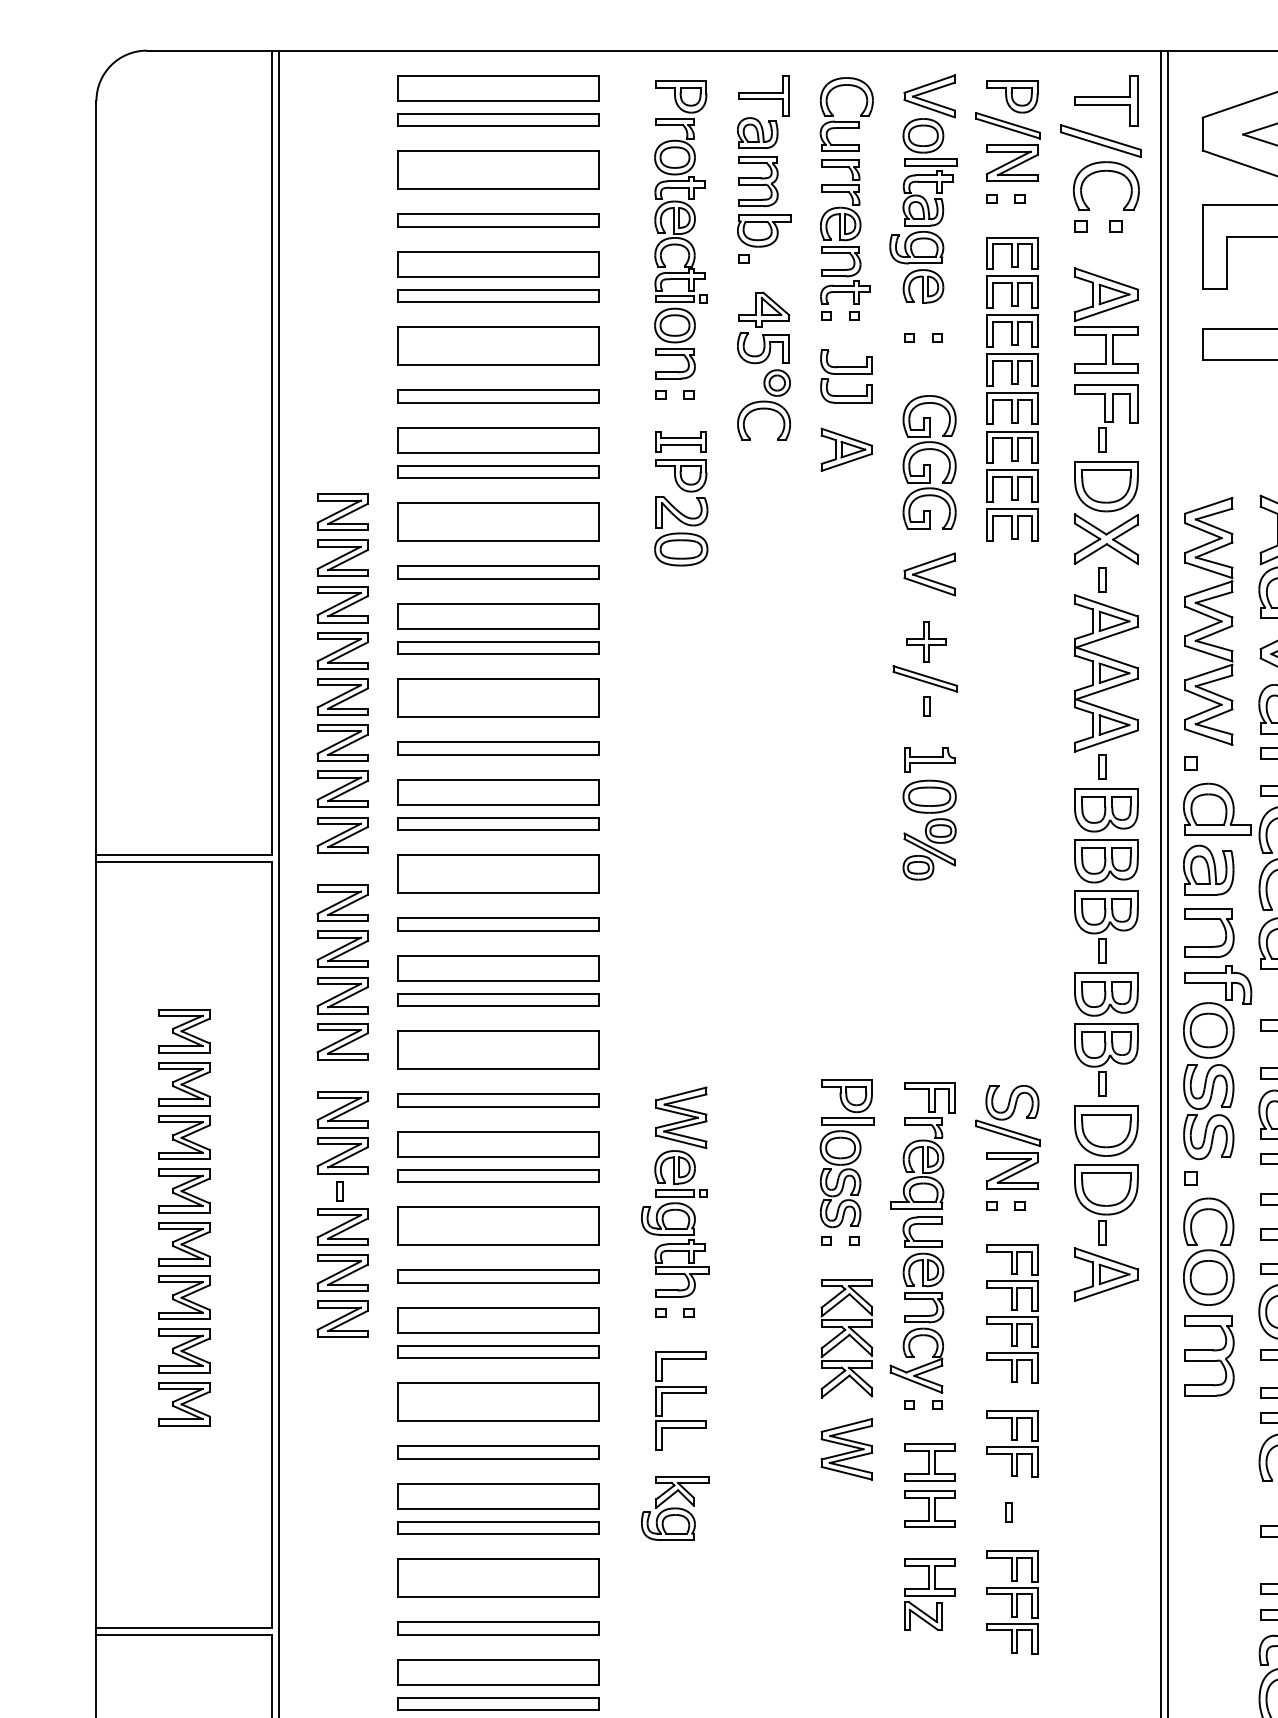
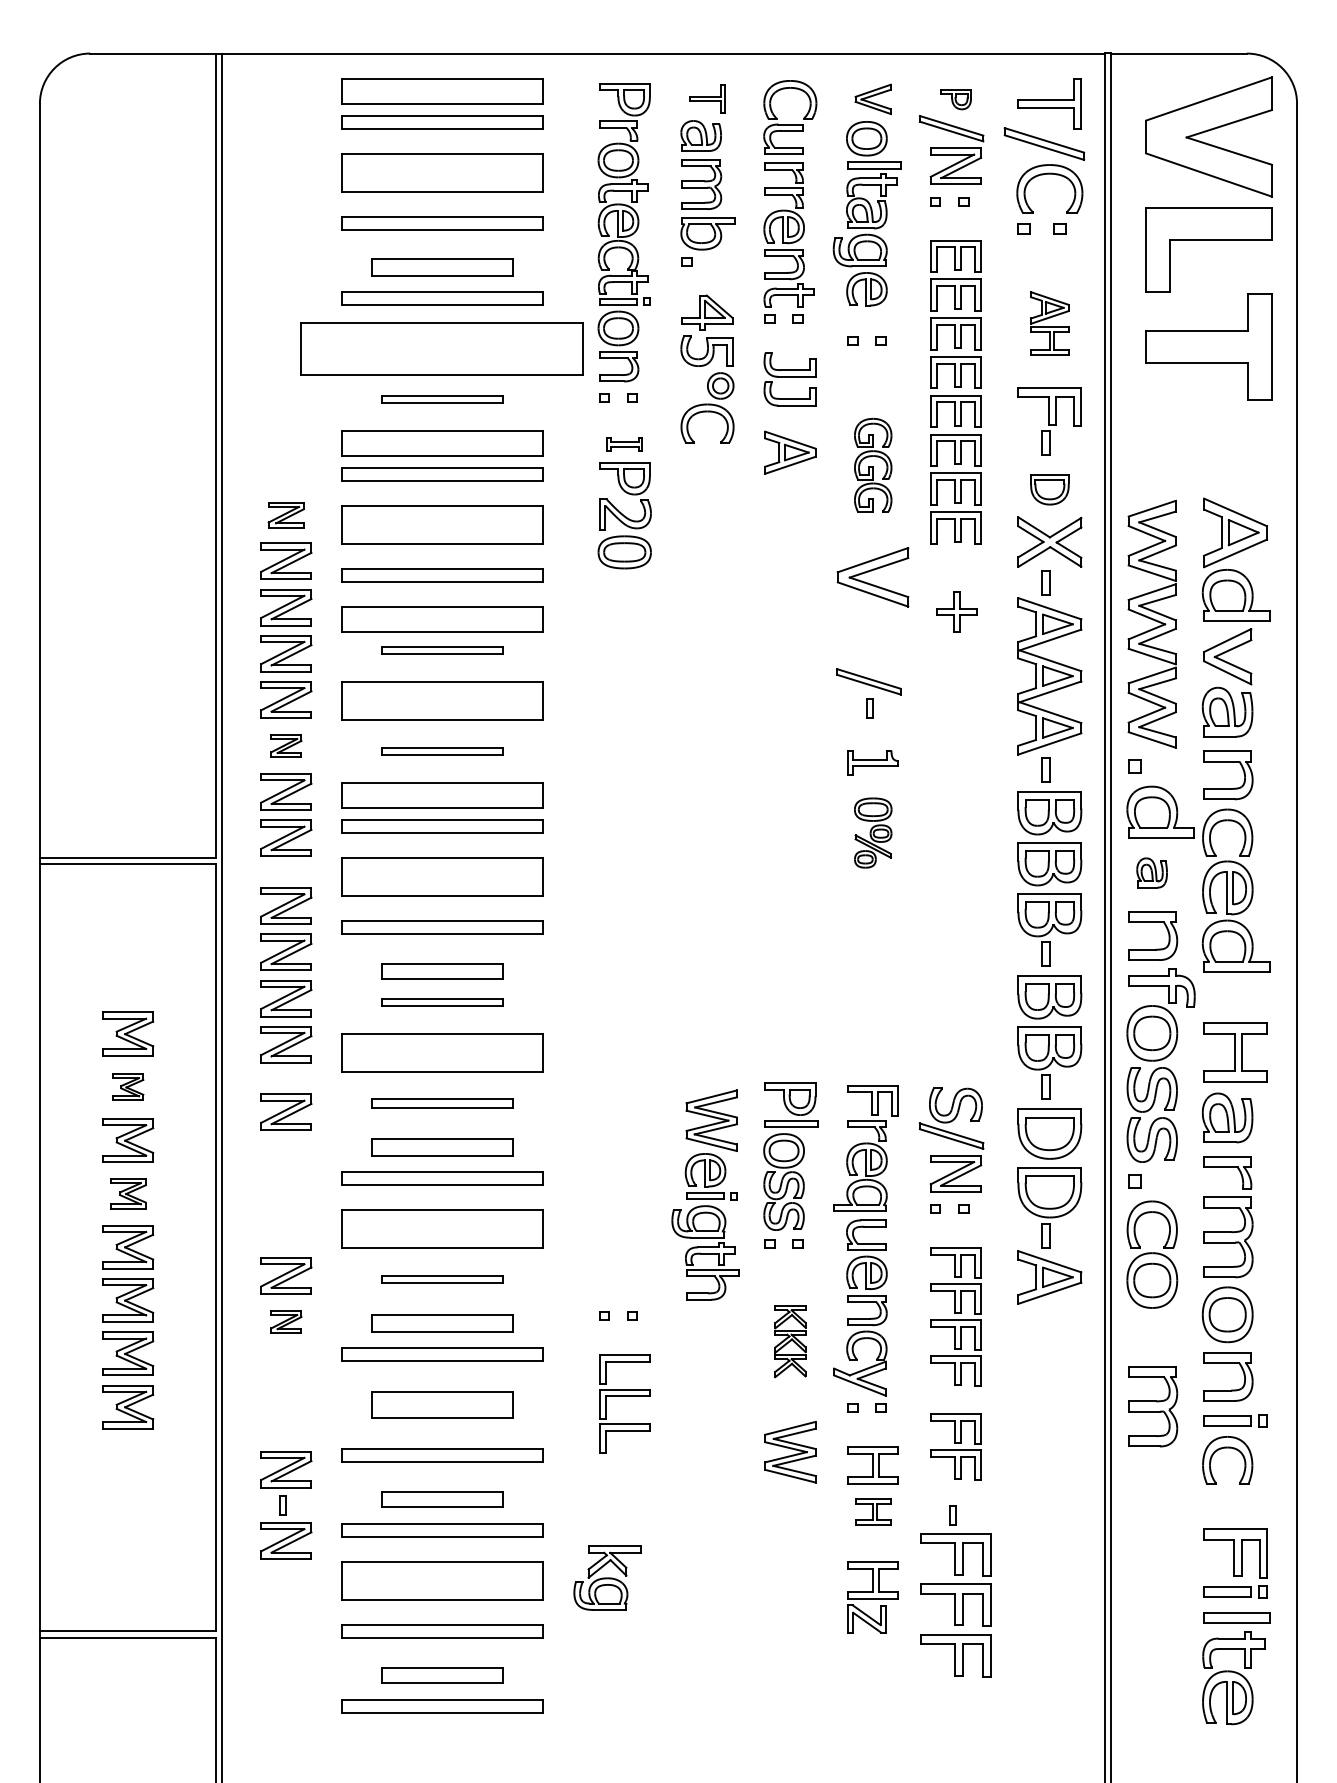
part: (764, 95) -> (707, 98), size x0.7
part: (930, 96) -> (873, 99), size x0.7
part: (1012, 96) -> (955, 99), size x0.6
part: (499, 264) -> (442, 267), size x0.7
part: (1106, 320) -> (1049, 323), size x0.6
part: (499, 345) -> (442, 348), size x1.4
part: (499, 396) -> (442, 399), size x0.6
part: (681, 441) -> (624, 444), size x0.7
part: (930, 462) -> (873, 465), size x0.7
part: (1106, 486) -> (1049, 489), size x0.6
part: (343, 511) -> (286, 514), size x0.7
part: (930, 574) -> (873, 577), size x1.4
part: (926, 641) -> (956, 611), moved
part: (499, 647) -> (442, 650), size x0.6
part: (343, 742) -> (286, 745), size x0.6
part: (499, 748) -> (442, 751), size x0.6
part: (930, 829) -> (873, 832), size x0.7
part: (1208, 869) -> (1151, 872), size x0.6
part: (499, 968) -> (442, 971), size x0.6
part: (499, 999) -> (442, 1002), size x0.6
part: (185, 1084) -> (128, 1087), size x0.6
part: (499, 1100) -> (442, 1103), size x0.7
part: (499, 1144) -> (442, 1147), size x0.7
part: (185, 1190) -> (128, 1193), size x0.7
part: (343, 1191) -> (286, 1505), moved
part: (675, 1191) -> (705, 1194), moved
part: (499, 1276) -> (442, 1279), size x0.6
part: (343, 1318) -> (286, 1321), size x0.6
part: (499, 1320) -> (442, 1323), size x0.7
part: (847, 1338) -> (790, 1341), size x0.6
part: (1210, 1355) -> (1153, 1406), moved
part: (499, 1401) -> (442, 1404), size x0.7
part: (499, 1496) -> (442, 1499), size x0.6
part: (675, 1507) -> (607, 1577), moved
part: (929, 1508) -> (872, 1511), size x0.7
part: (1012, 1602) -> (955, 1605), size x1.4
part: (499, 1672) -> (442, 1675), size x0.6

